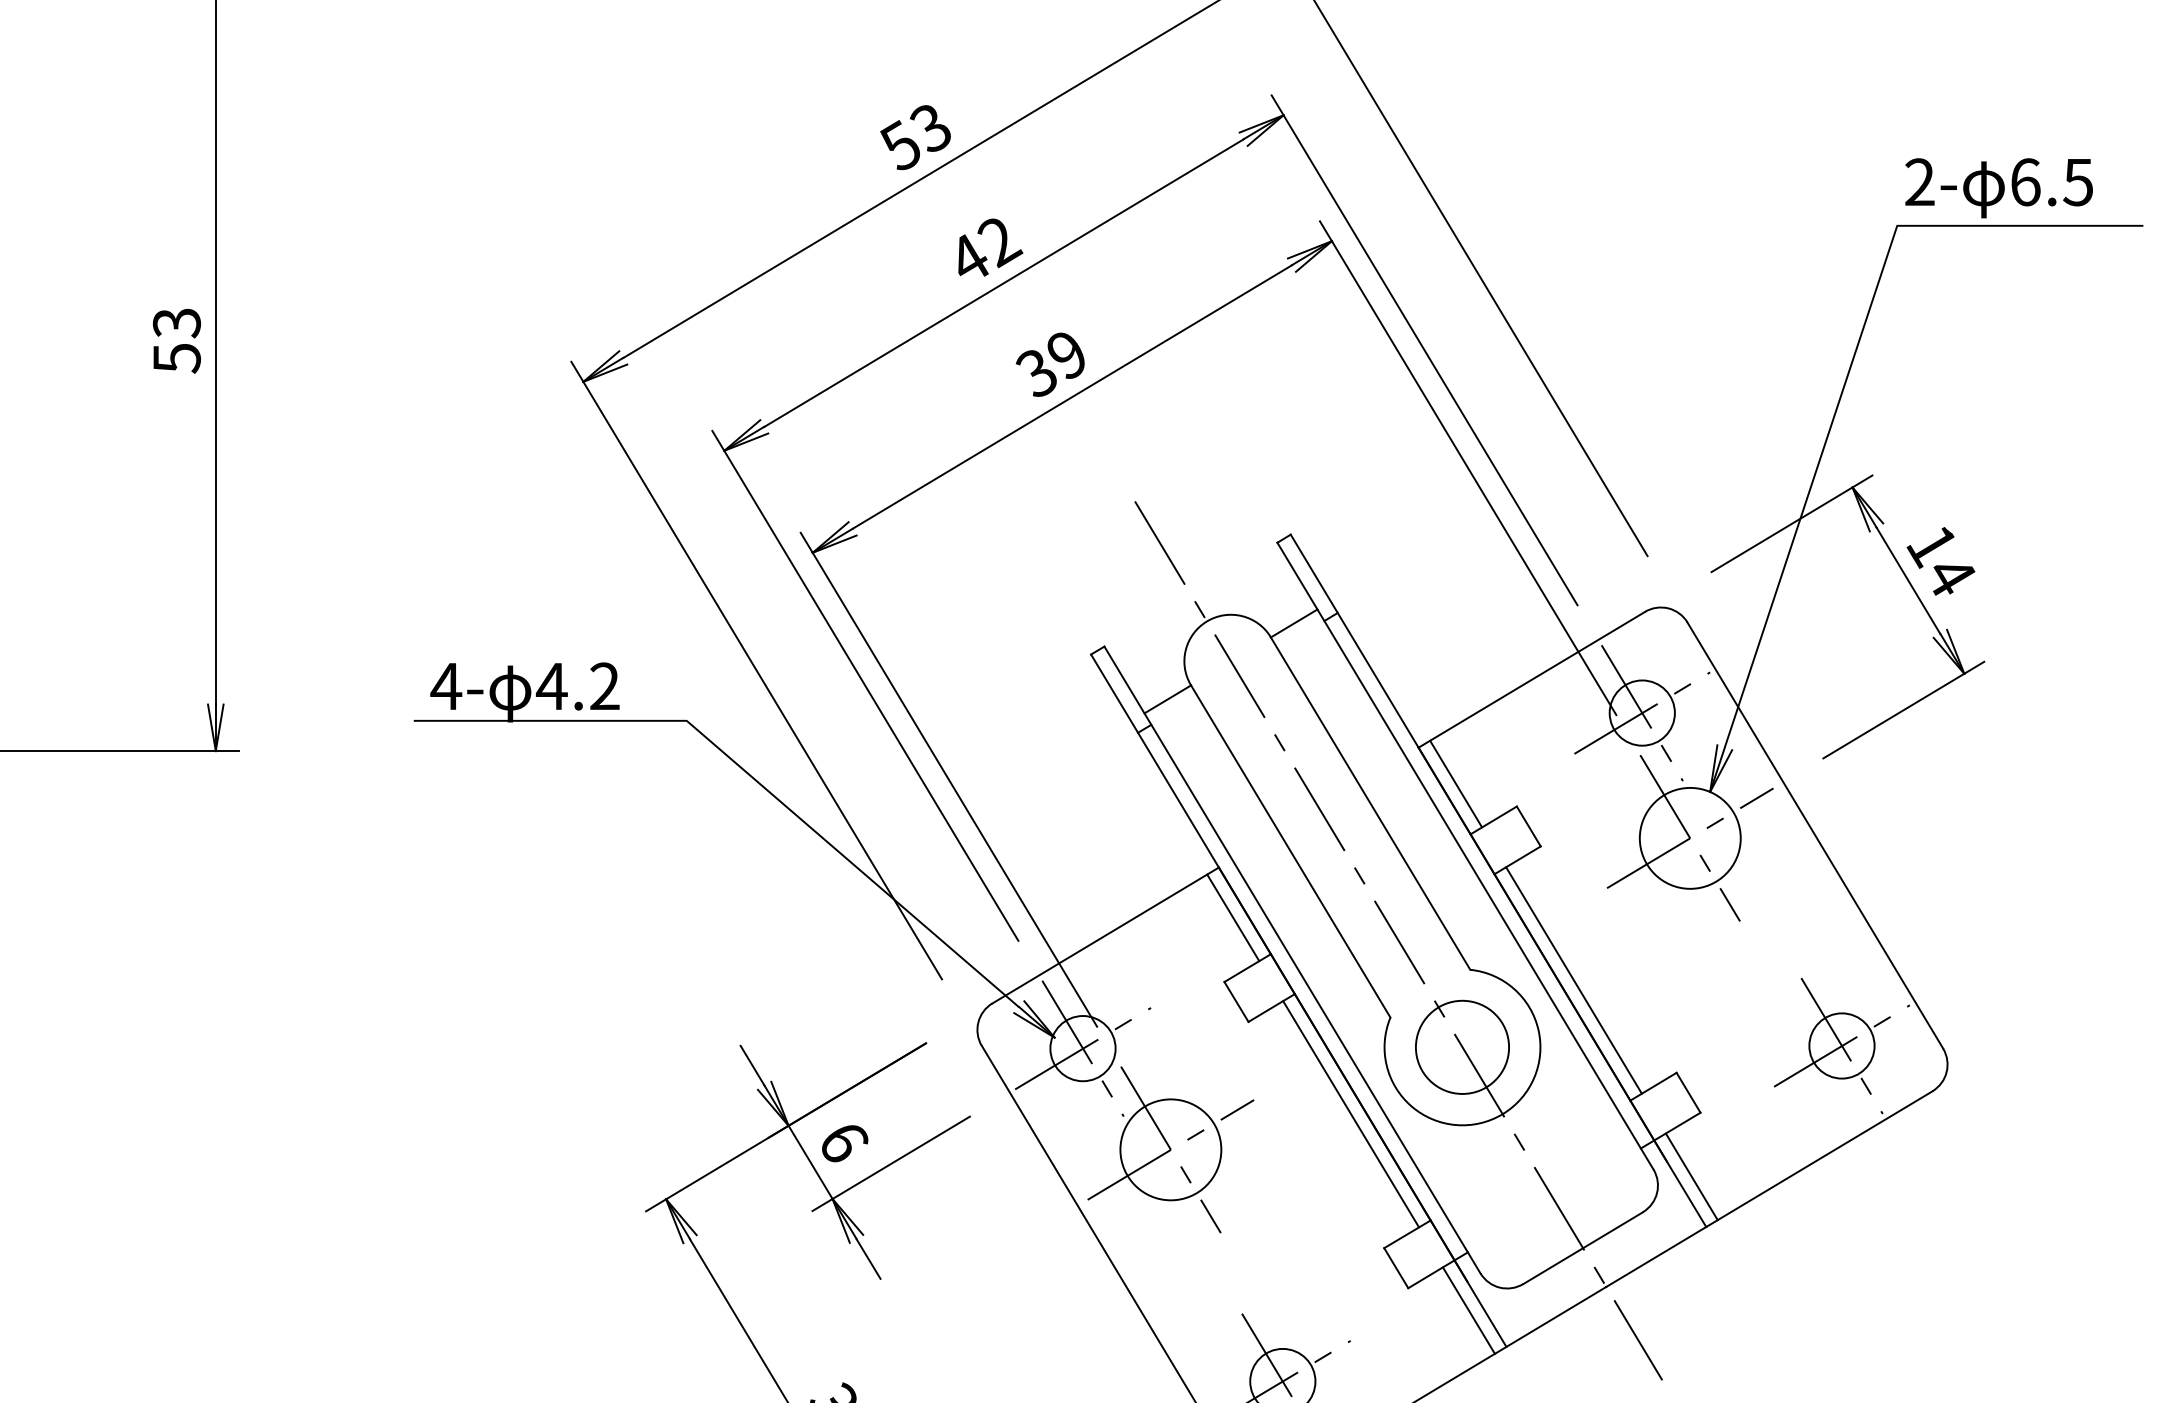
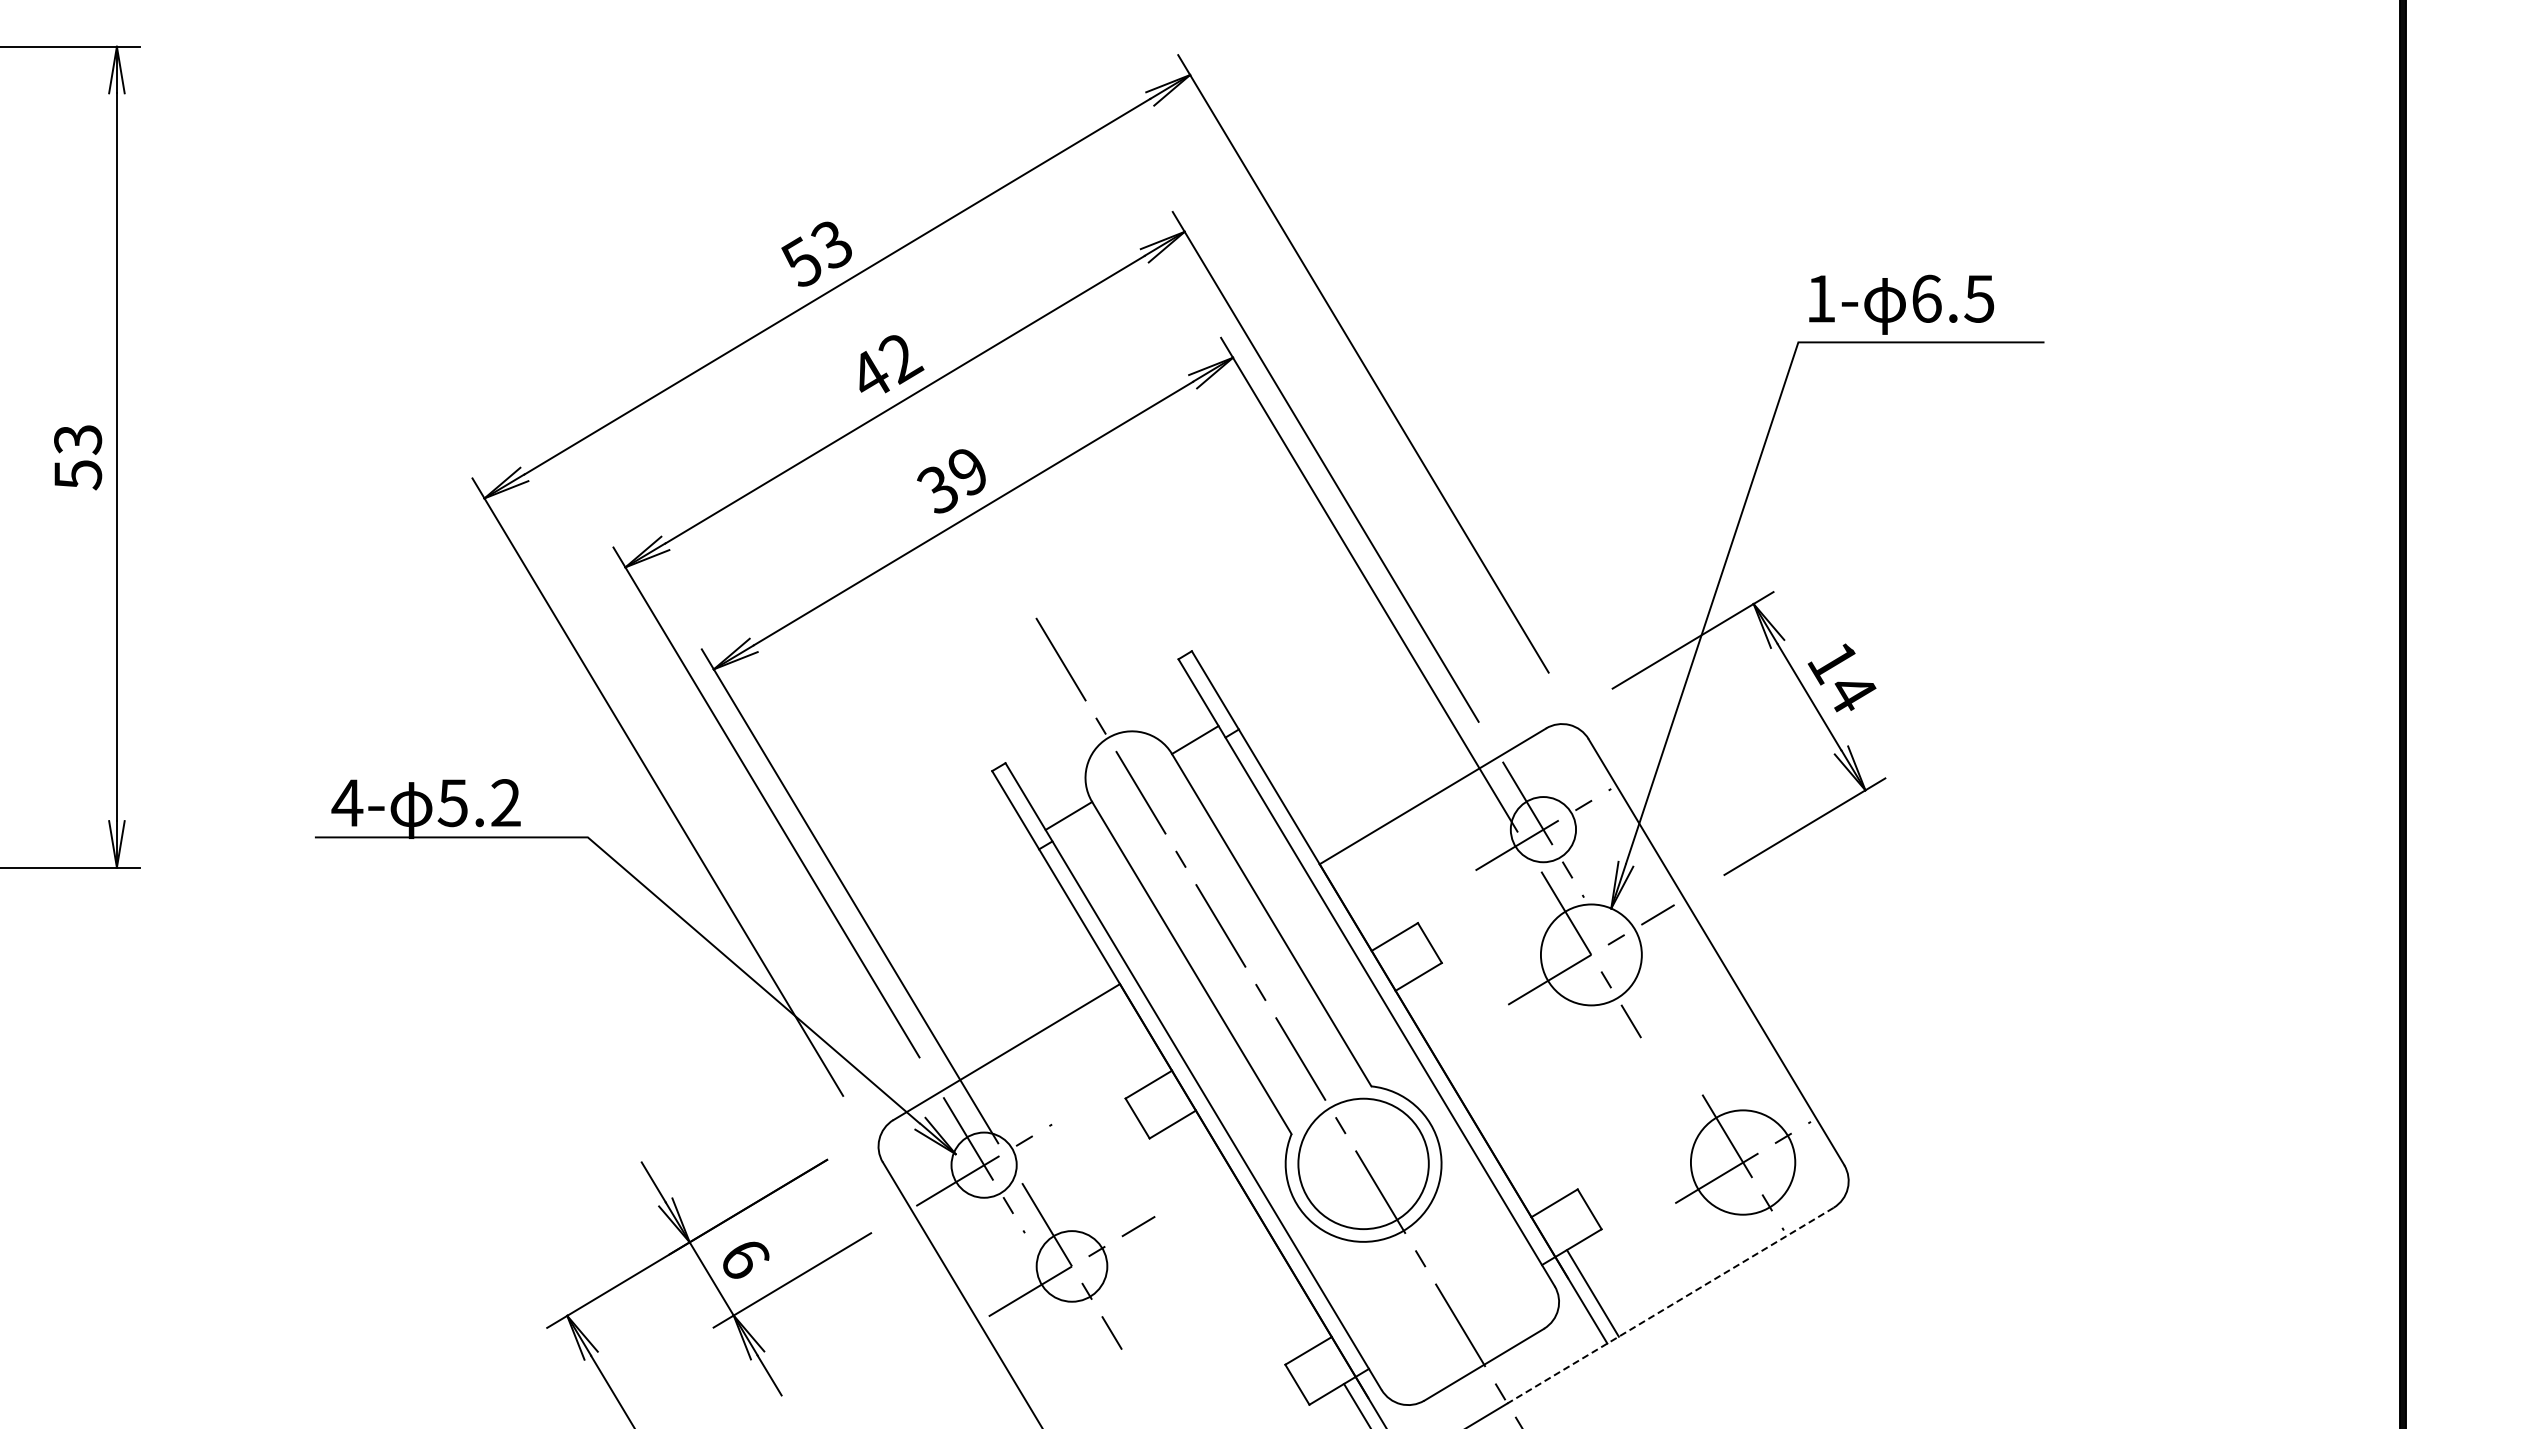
text: (1919, 181) -> (1820, 298), 2- -> 1-
text: (551, 686) -> (452, 803), 4.2 -> 5.2
line: (1456, 783) -> (1357, 900), removed
line: (1233, 917) -> (1134, 1034), removed
line: (1573, 979) -> (1474, 1096), removed
circle: (1841, 1045) -> (1742, 1162), size x1.6
circle: (1462, 1046) -> (1363, 1163), size x1.4
line: (1351, 1113) -> (1252, 1230), removed
circle: (1170, 1148) -> (1071, 1265), size x0.7
line: (1769, 1188) -> (1670, 1305), solid -> dashed

